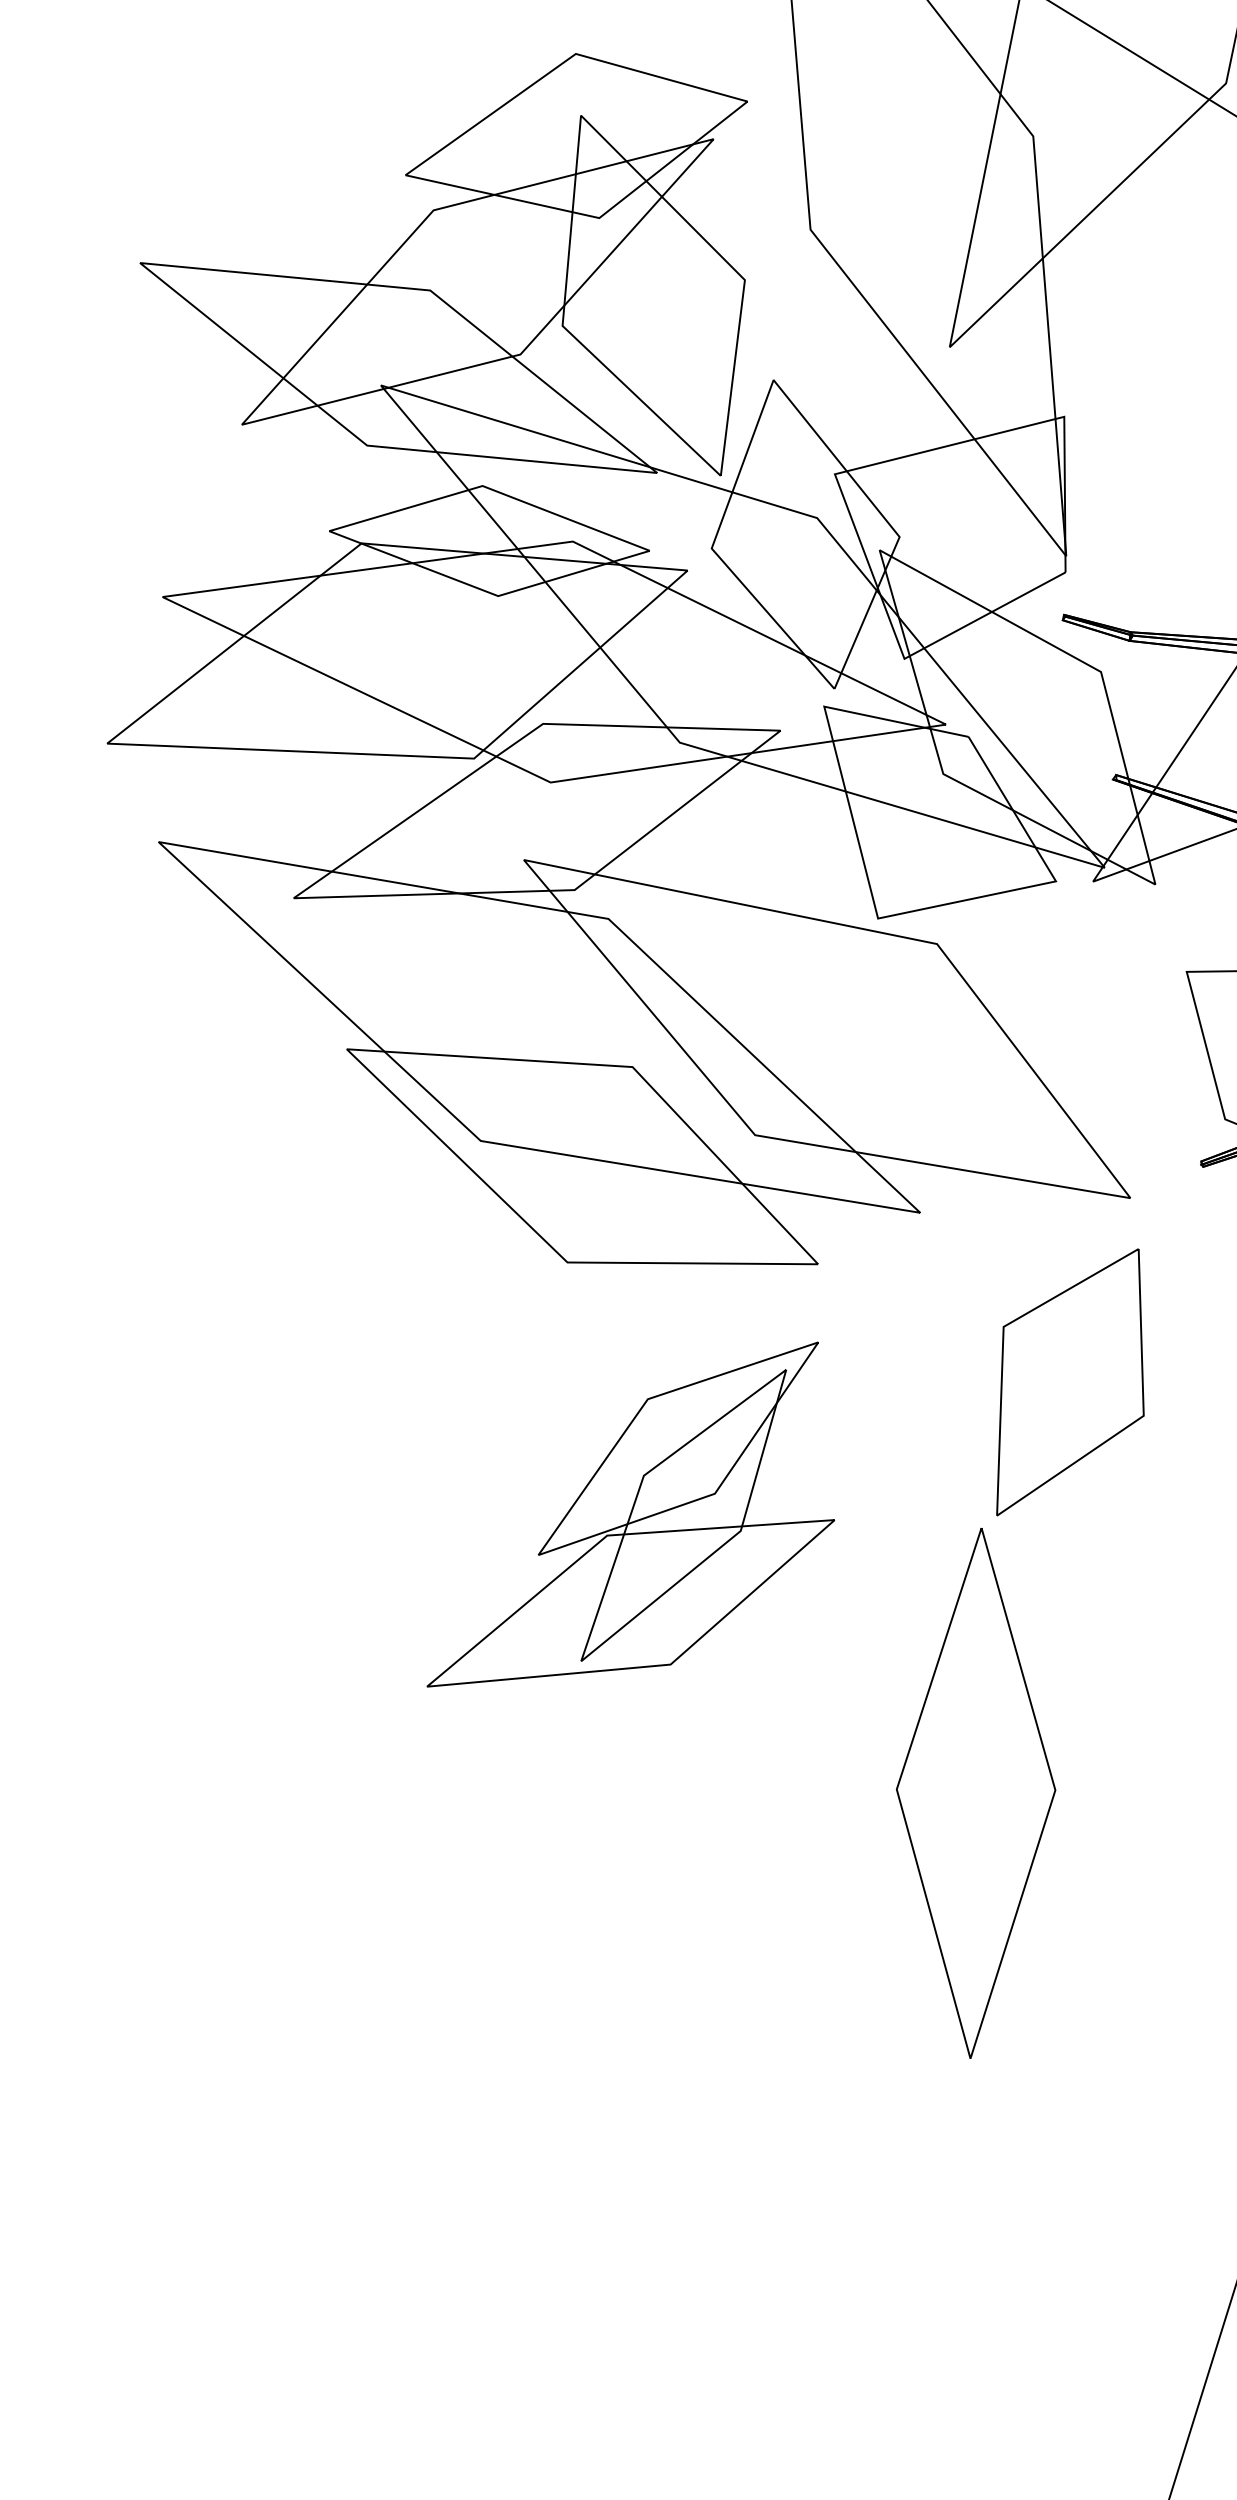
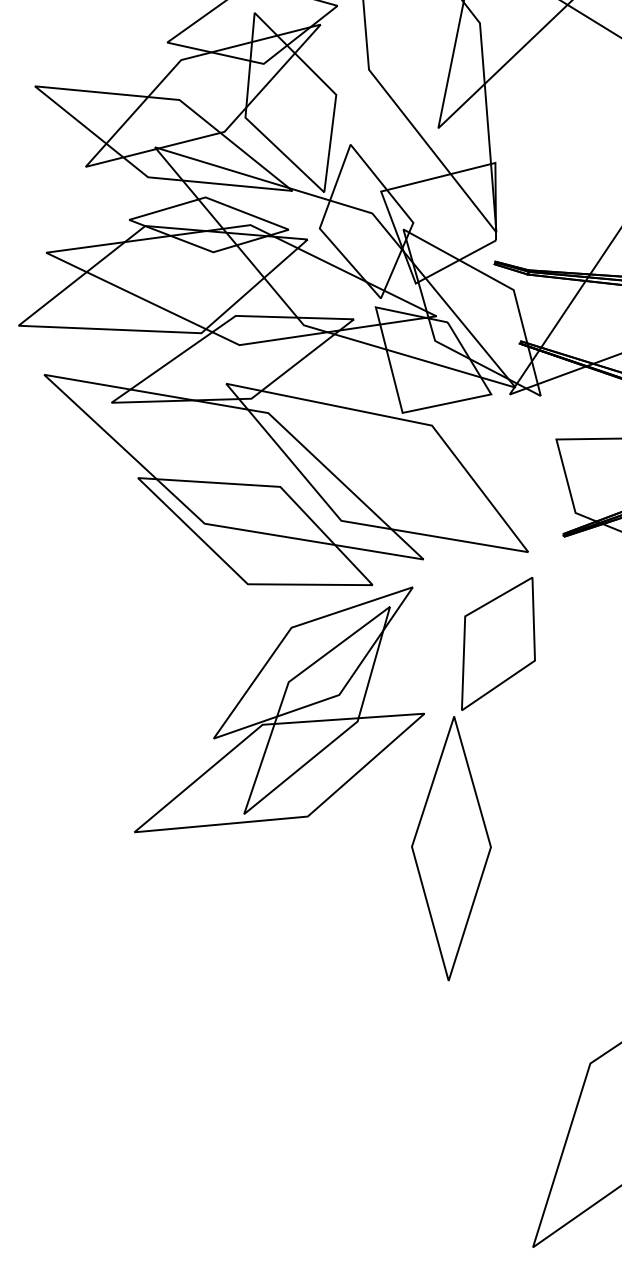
part: (630, 1513) -> (279, 709), size x1.43

